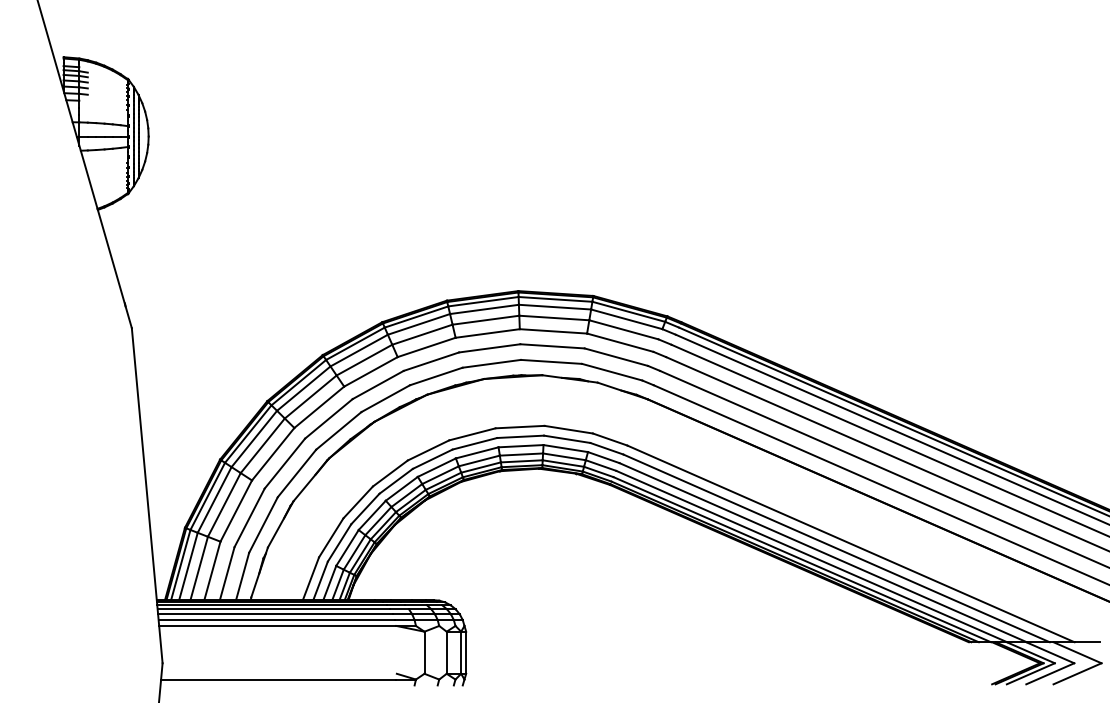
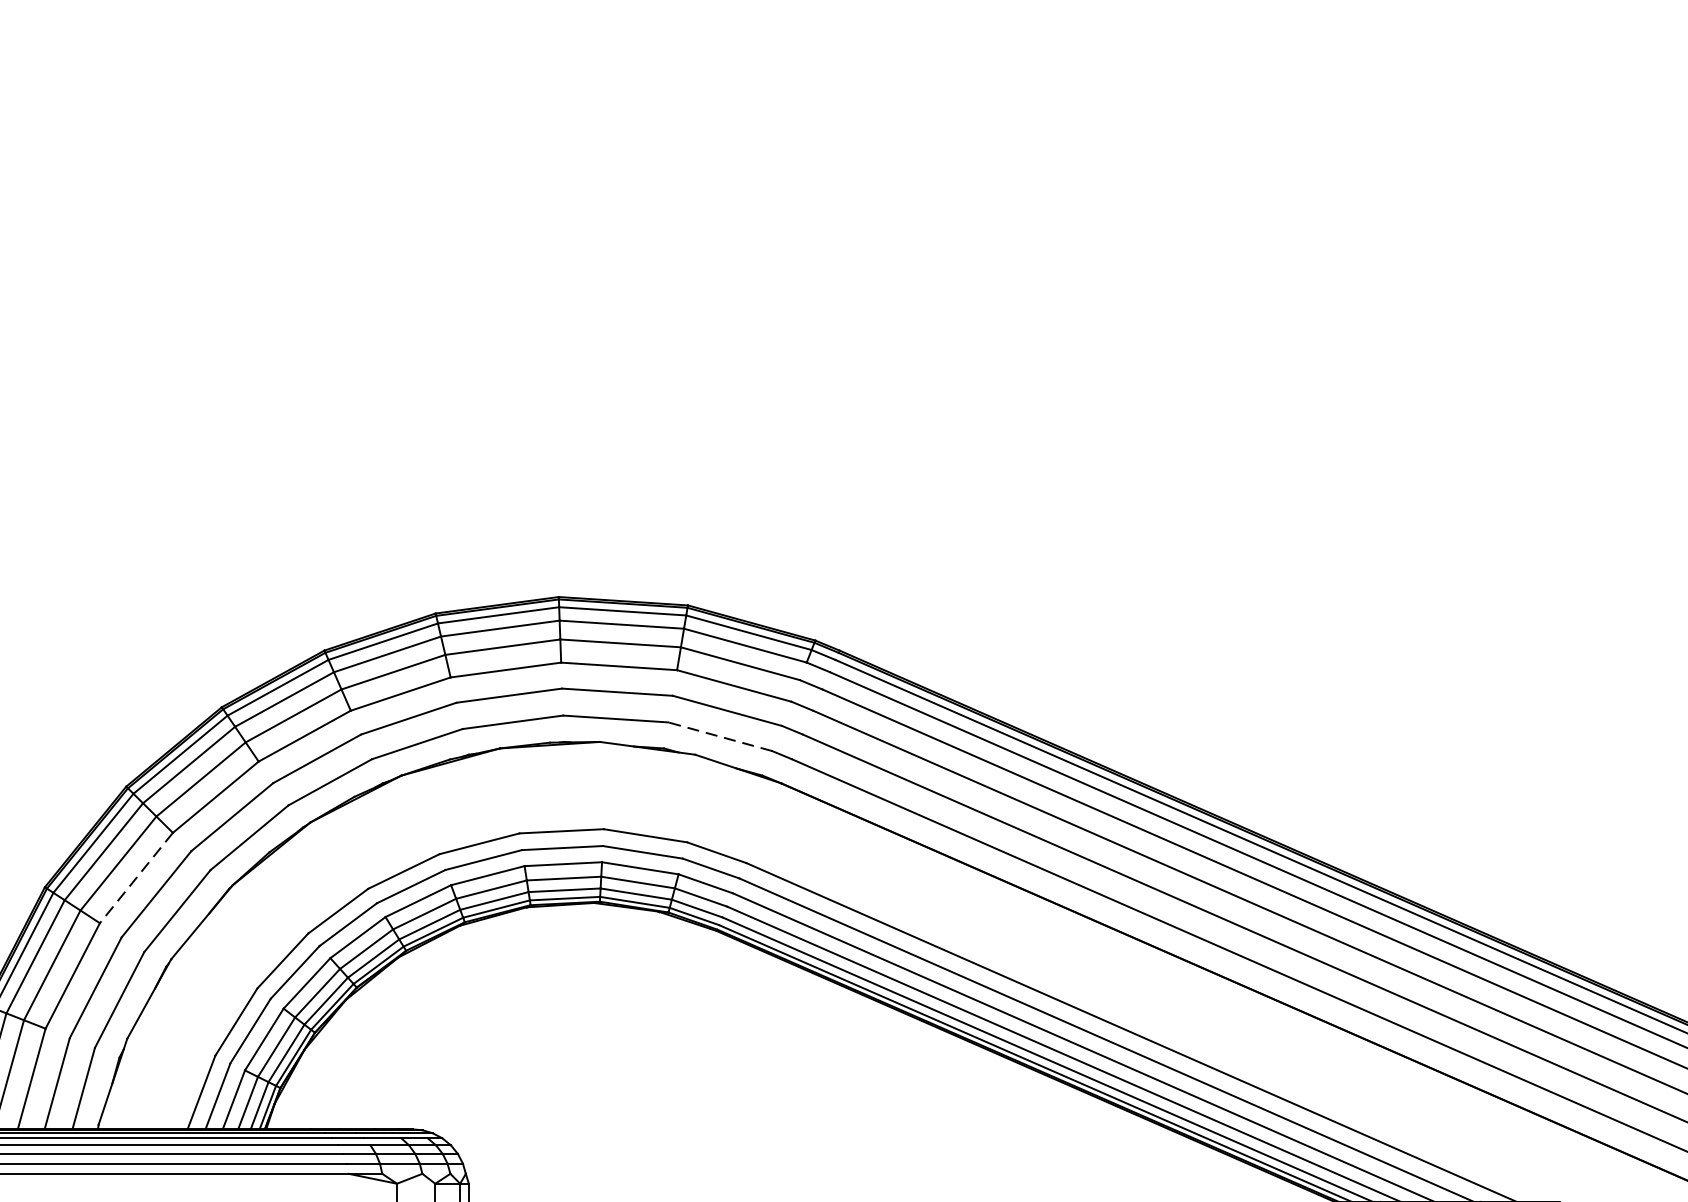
line: (611, 372) -> (719, 737), solid -> dashed
line: (273, 454) -> (136, 878), solid -> dashed

